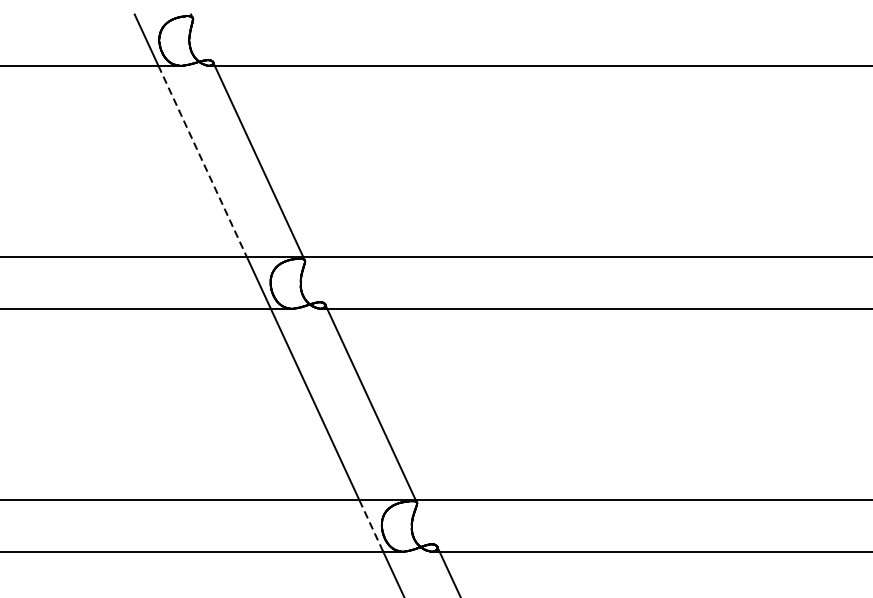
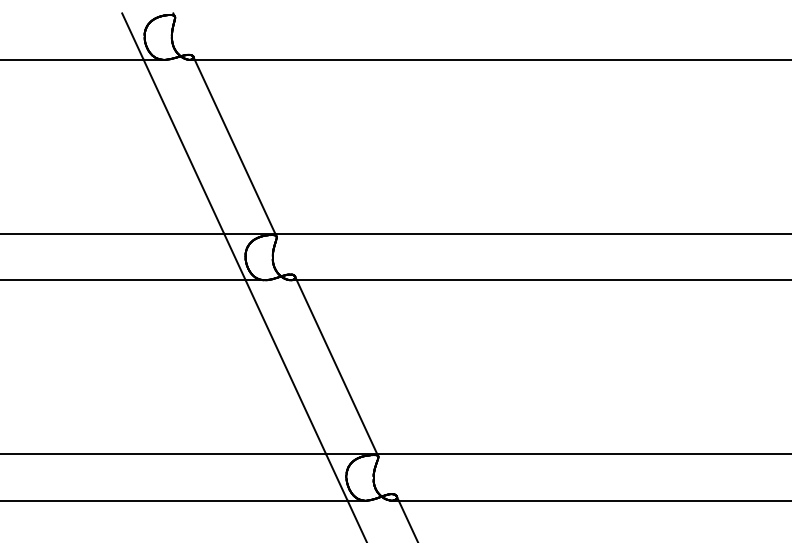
line: (202, 161) -> (183, 146), dashed -> solid
line: (370, 526) -> (336, 477), dashed -> solid

